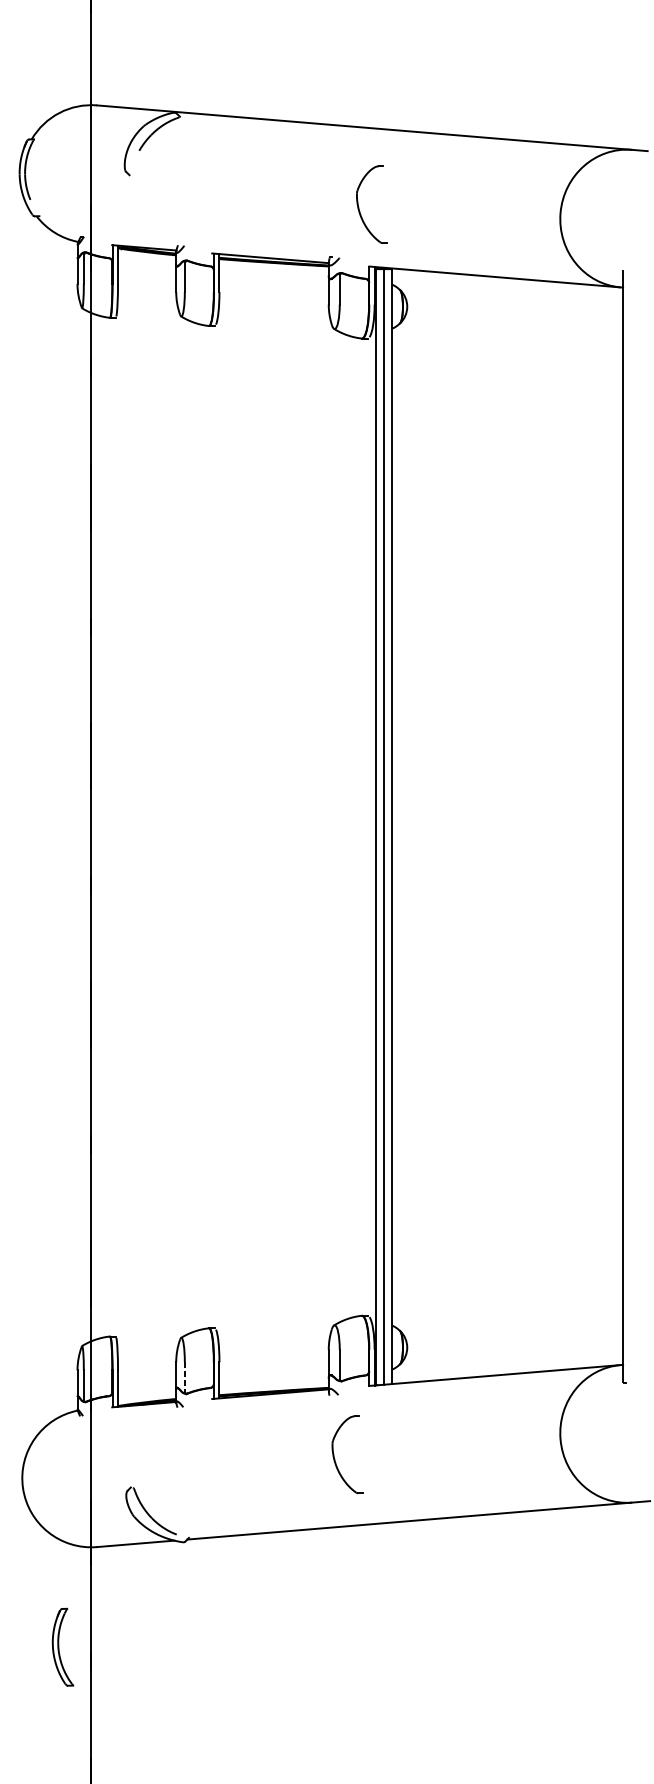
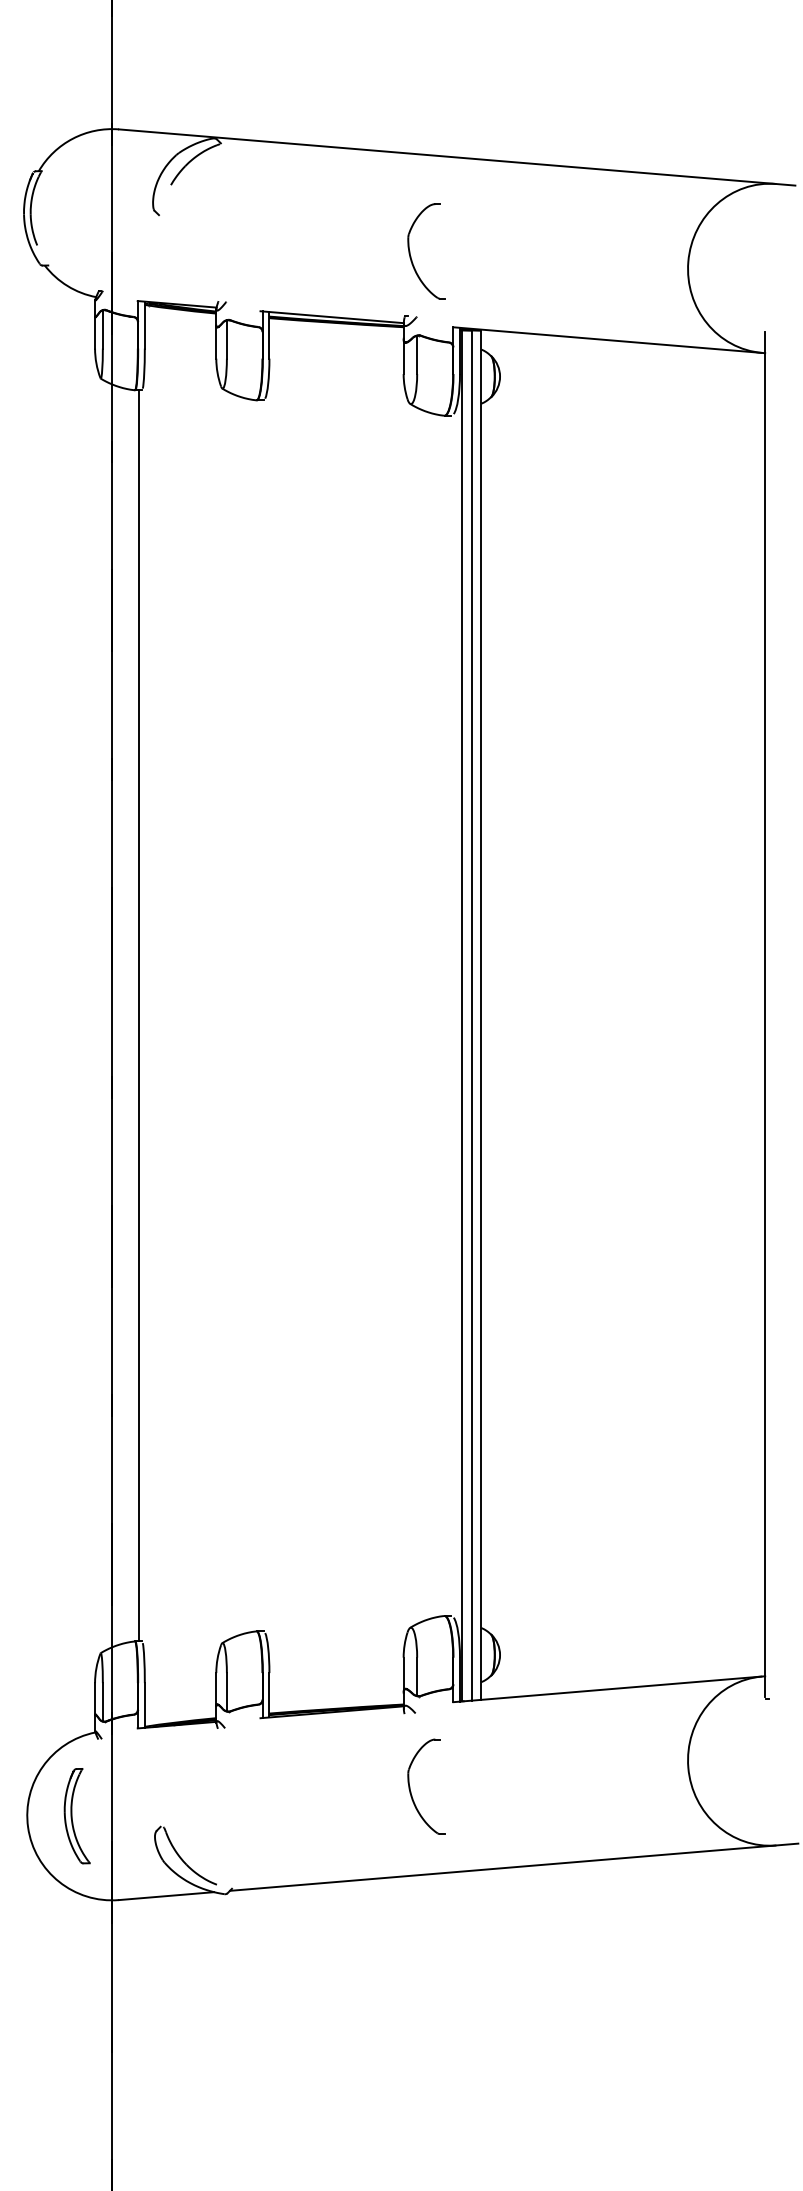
part: (359, 208) -> (411, 256), moved
line: (112, 826) -> (138, 1015), added
line: (184, 1378) -> (226, 1692), dashed -> solid
part: (62, 1647) -> (76, 1816), moved

